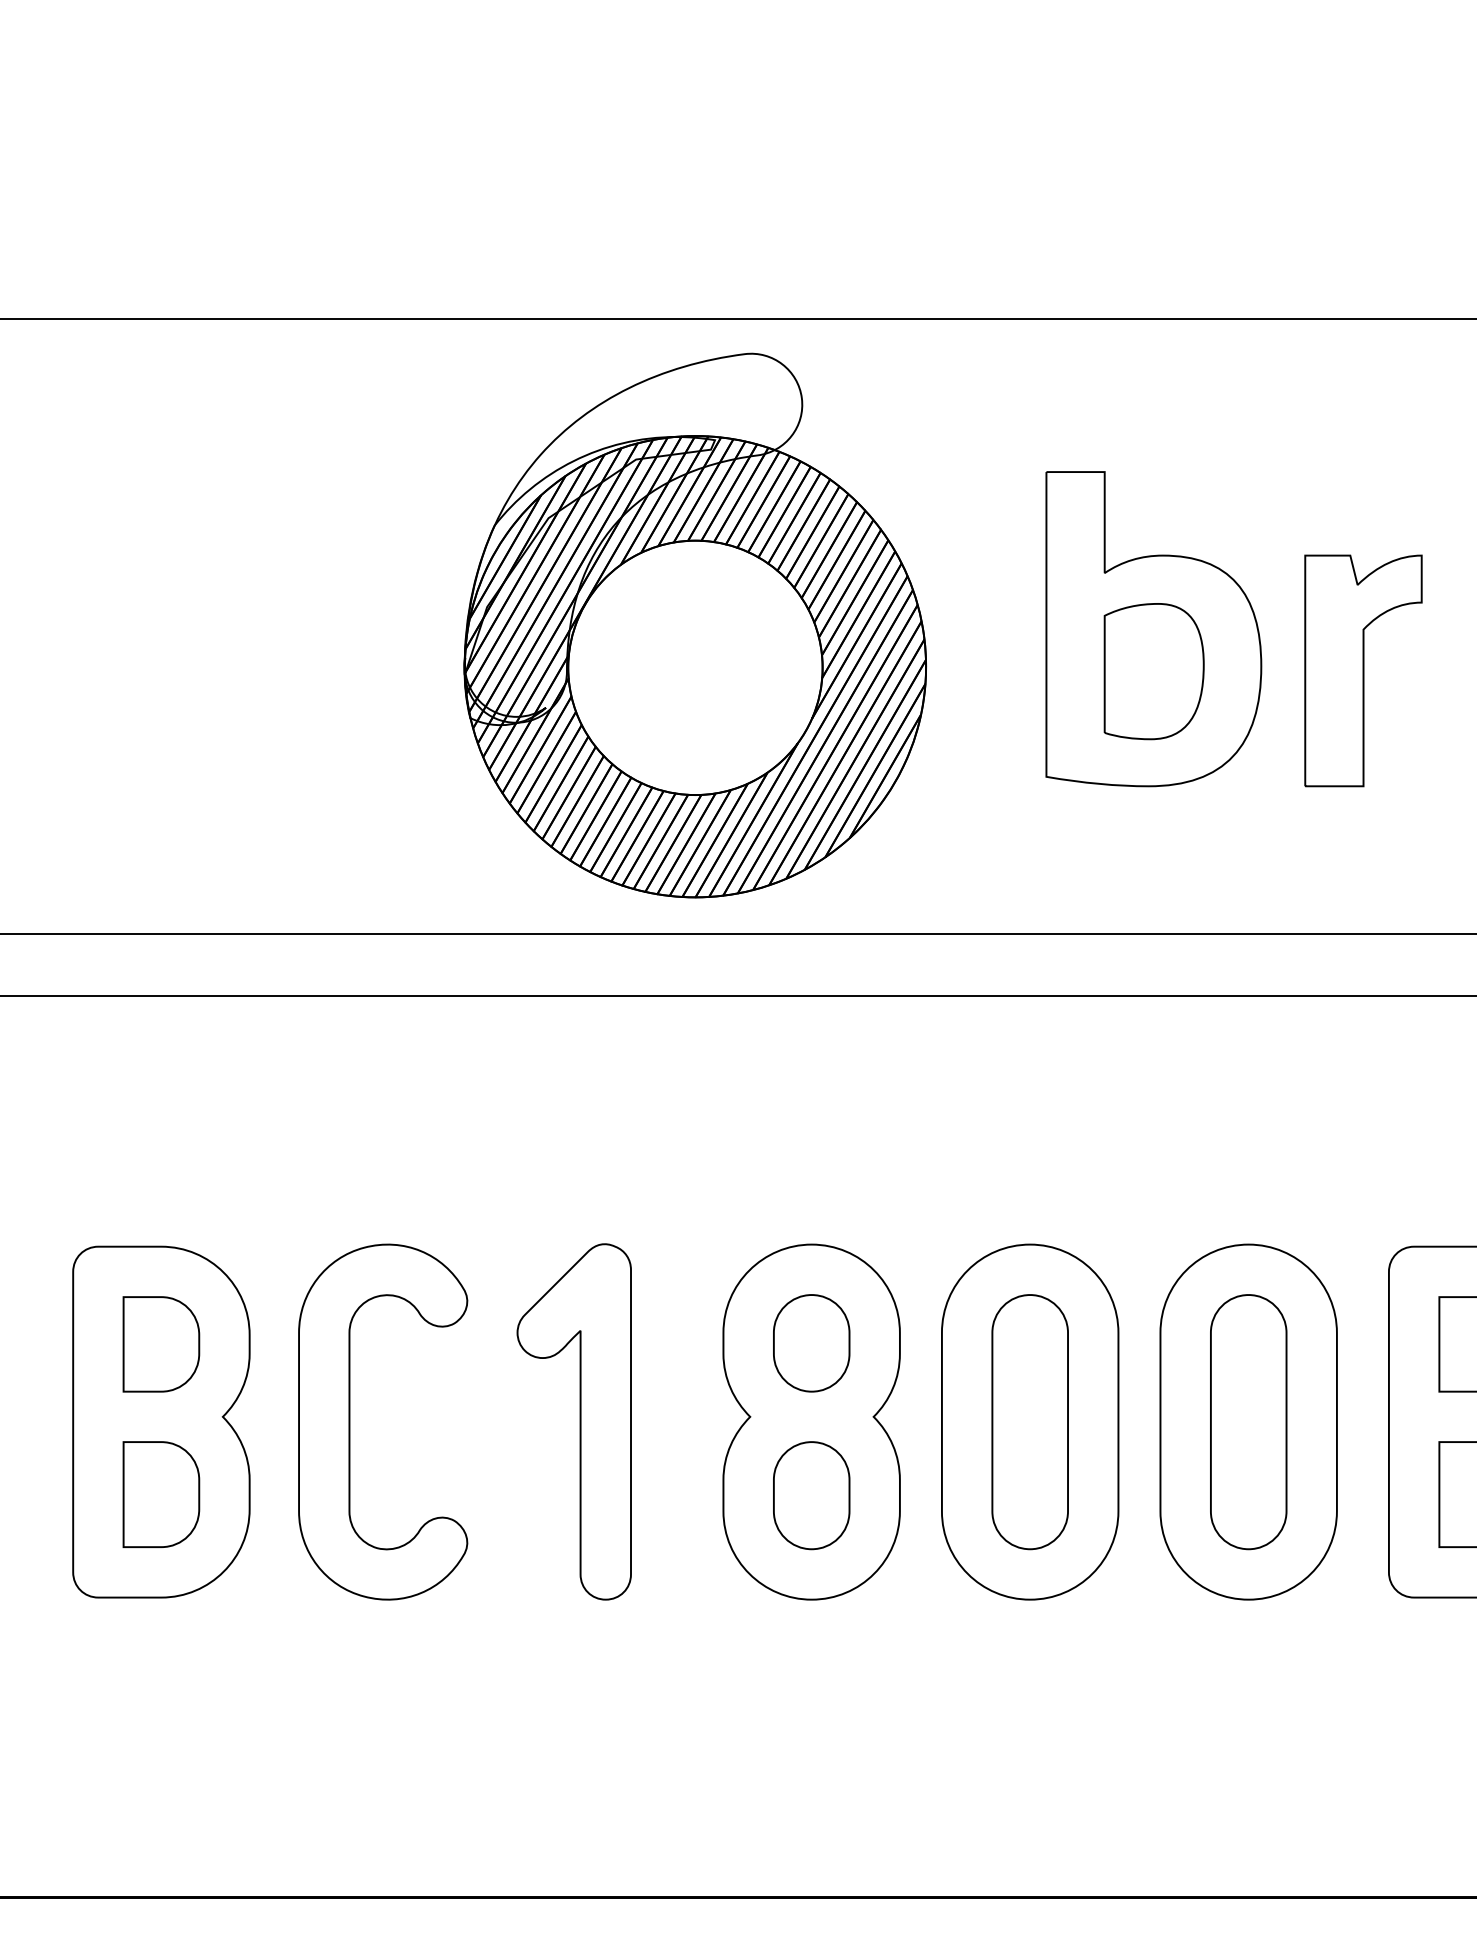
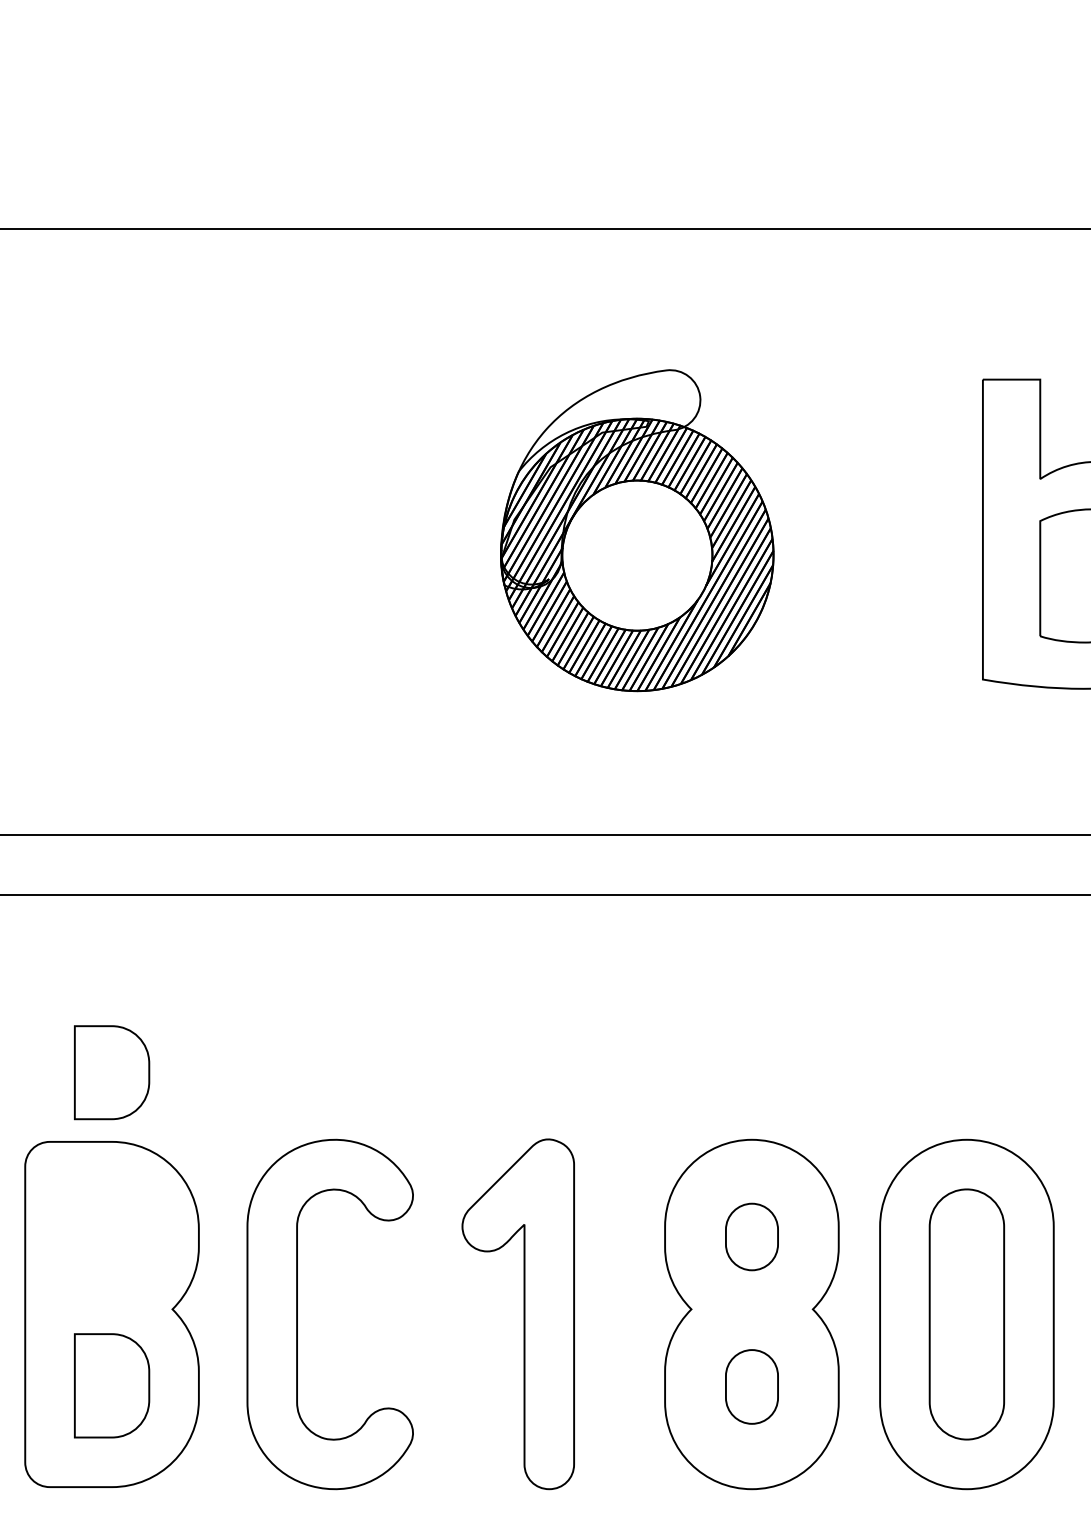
part: (694, 625) -> (636, 530), size x0.6
part: (811, 1343) -> (751, 1237), size x0.7
part: (161, 1344) -> (112, 1072), moved
part: (811, 1495) -> (751, 1386), size x0.7

